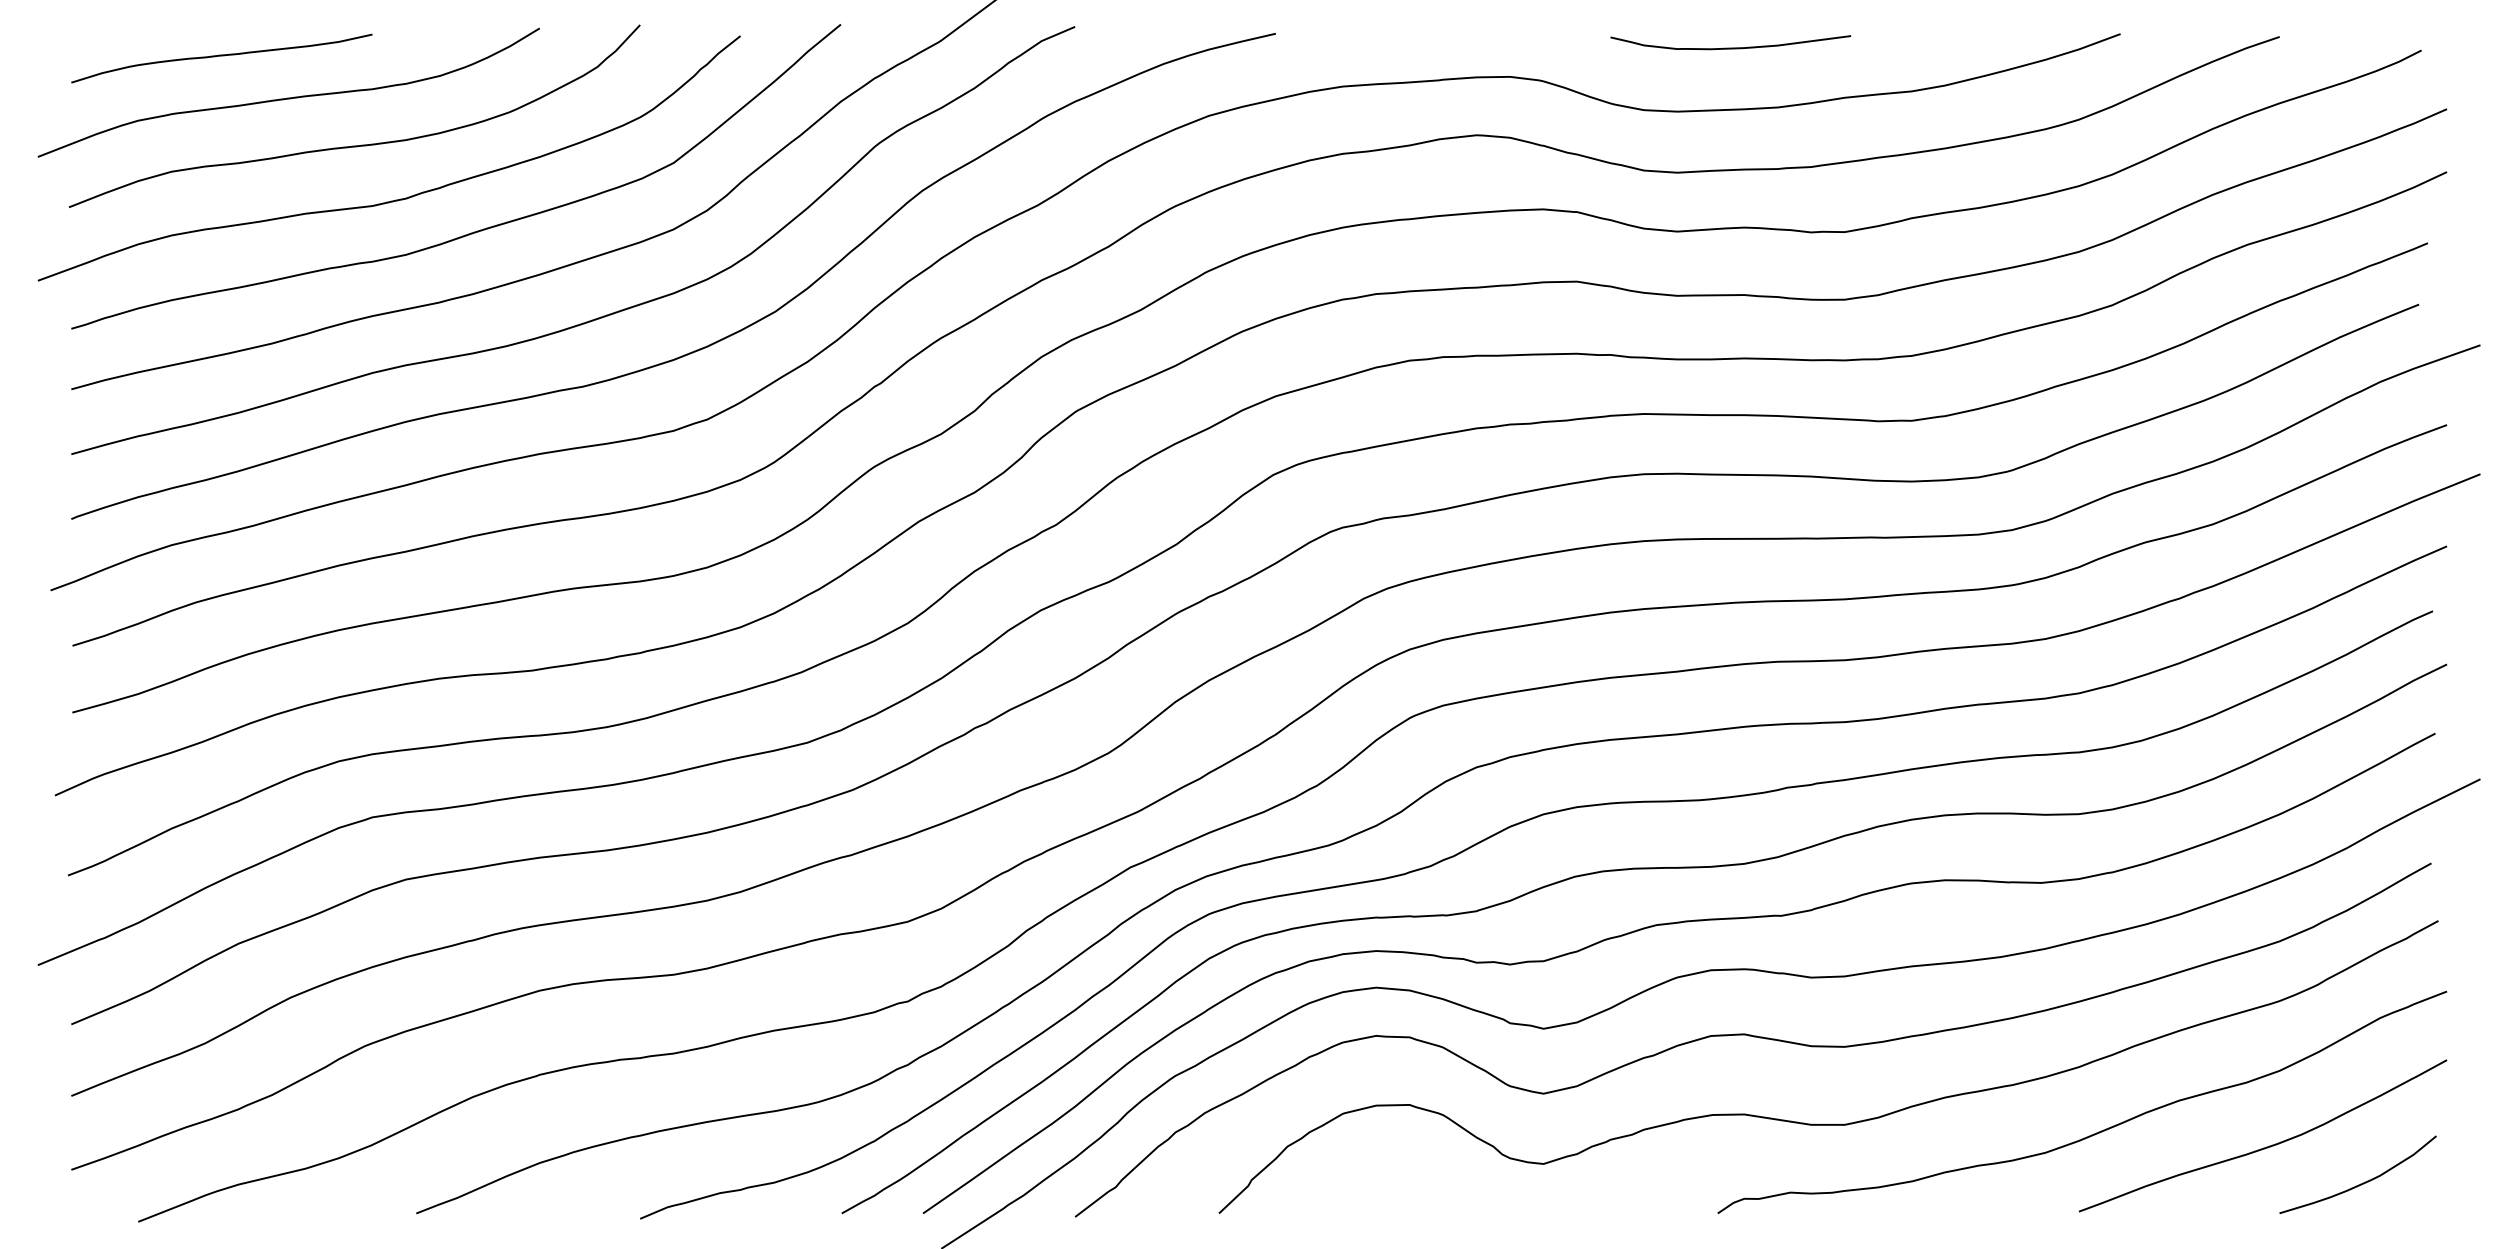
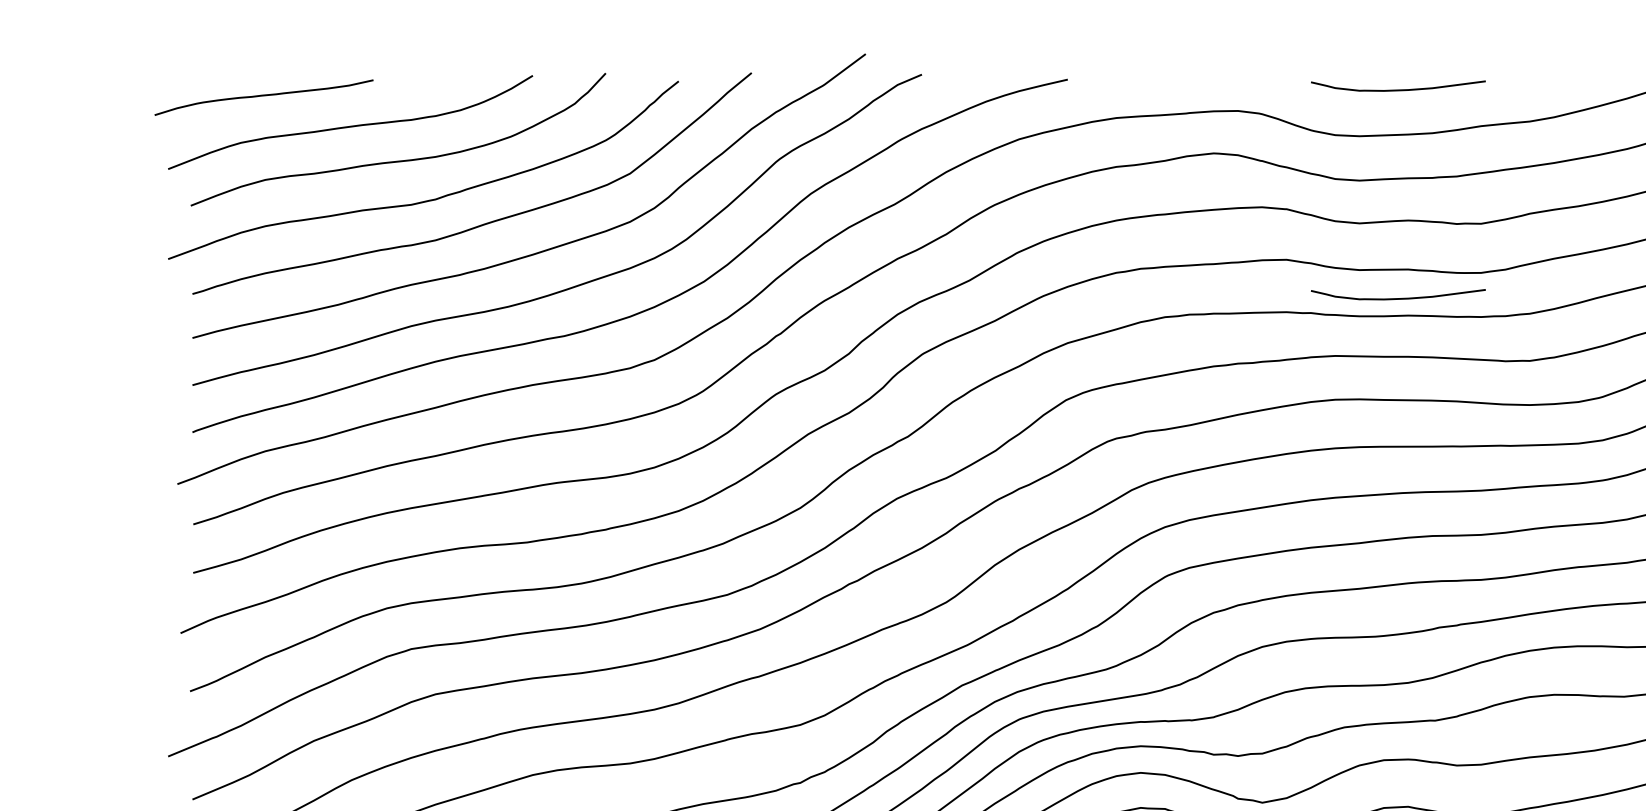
curve: (221, 56) -> (263, 96), moved
curve: (1730, 334) -> (1398, 298), added

